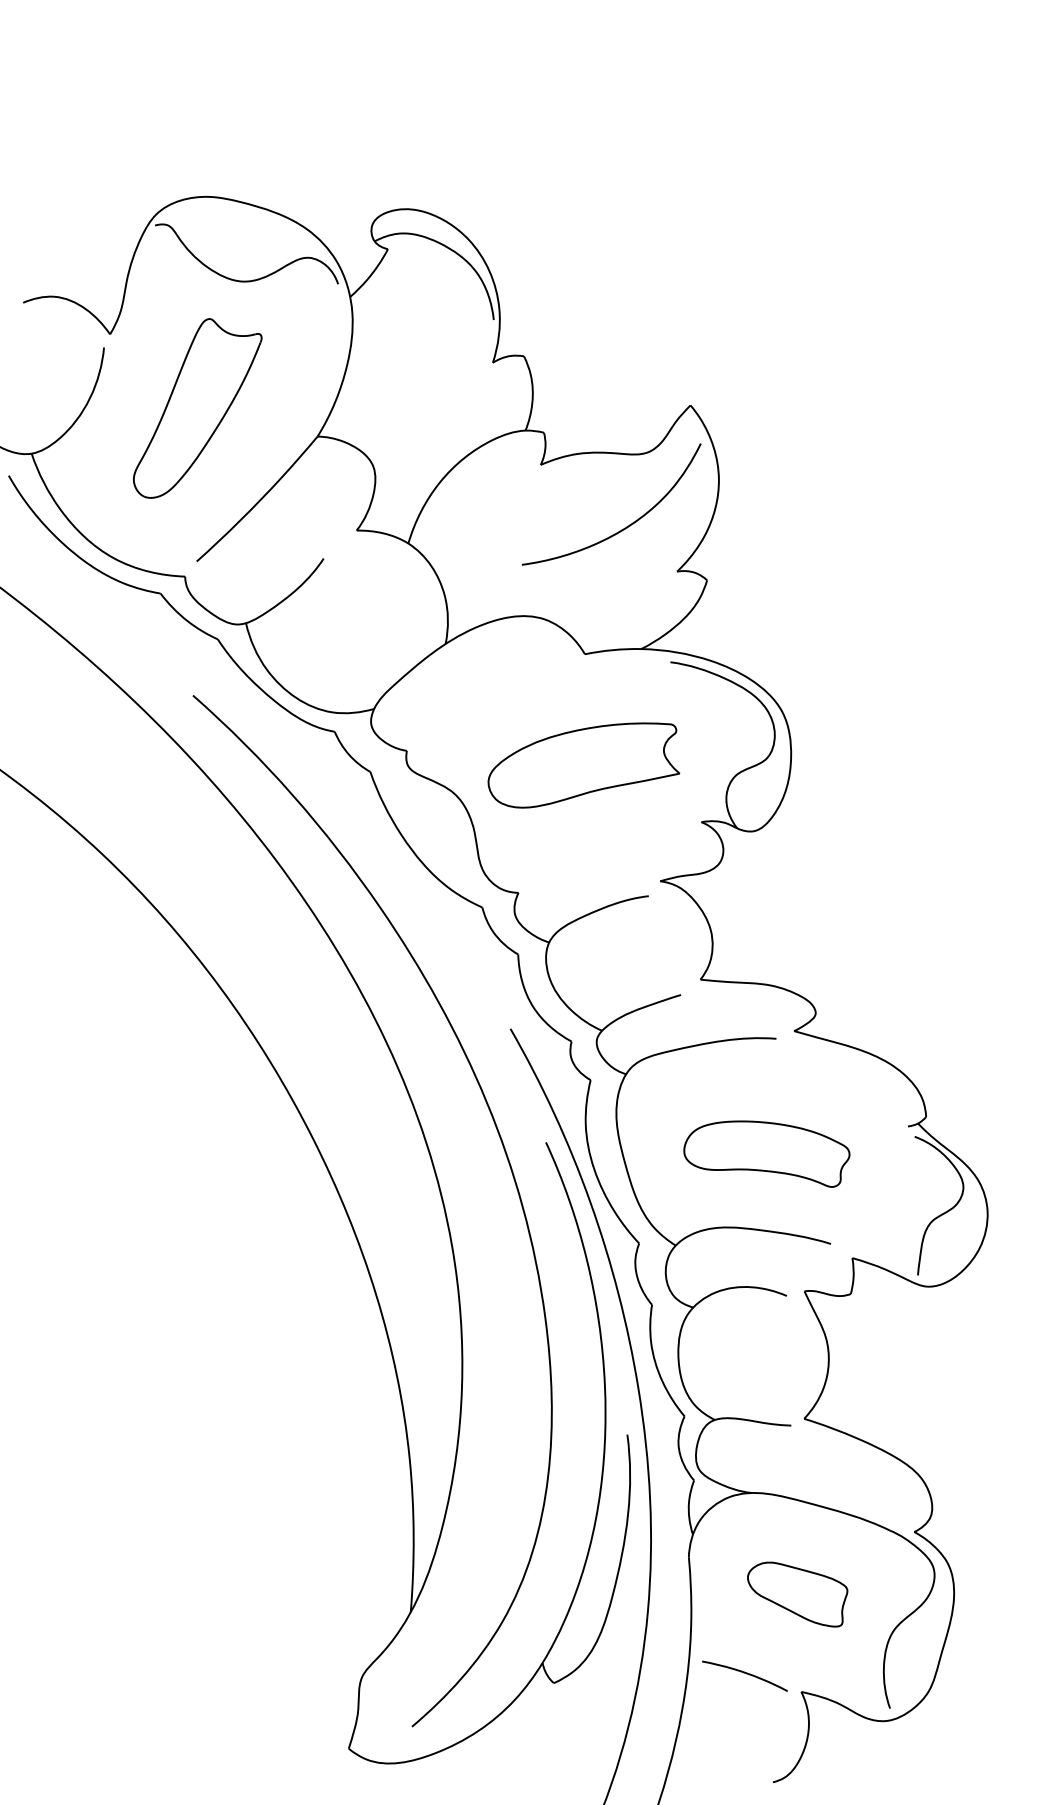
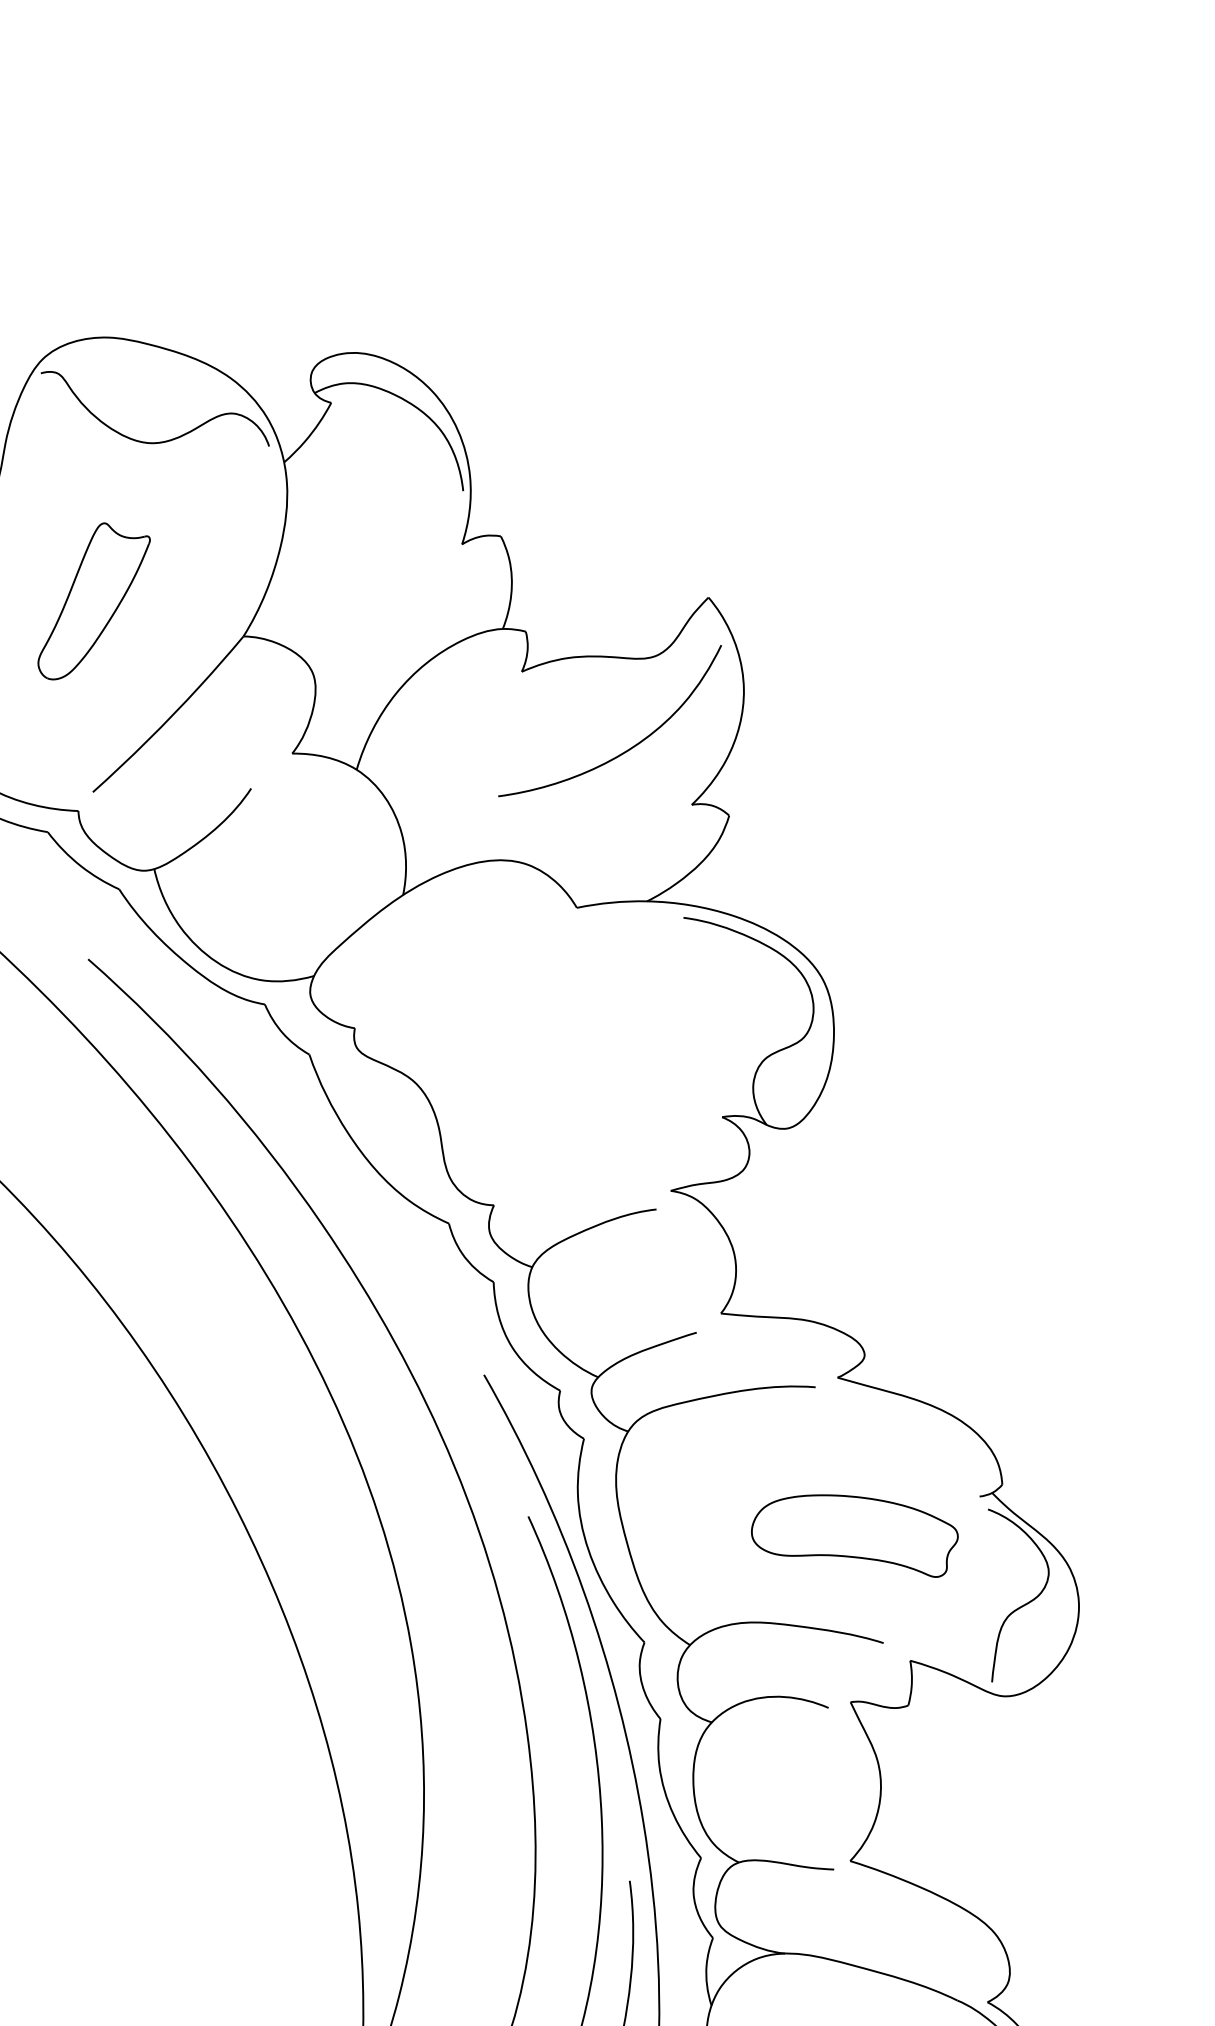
part: (197, 408) -> (93, 601), size x0.7
part: (583, 765) -> (575, 1046), removed
part: (766, 1153) -> (854, 1535), moved

